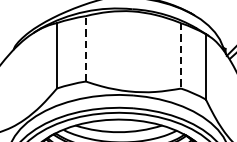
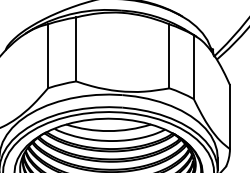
line: (86, 47) -> (76, 48), dashed -> solid
line: (181, 56) -> (169, 56), dashed -> solid

